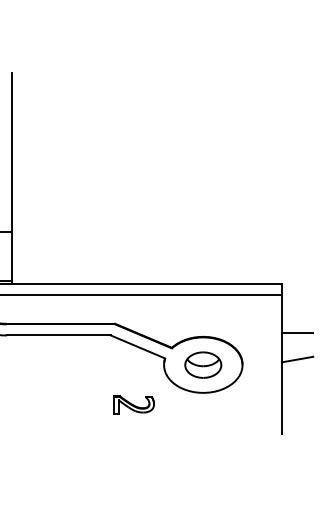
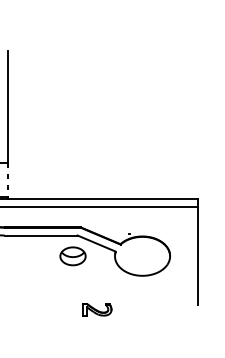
line: (11, 256) -> (7, 180), solid -> dashed
line: (297, 332) -> (208, 233), removed
line: (297, 359) -> (208, 252), removed
part: (203, 364) -> (73, 255), moved
part: (133, 404) -> (97, 309), moved

